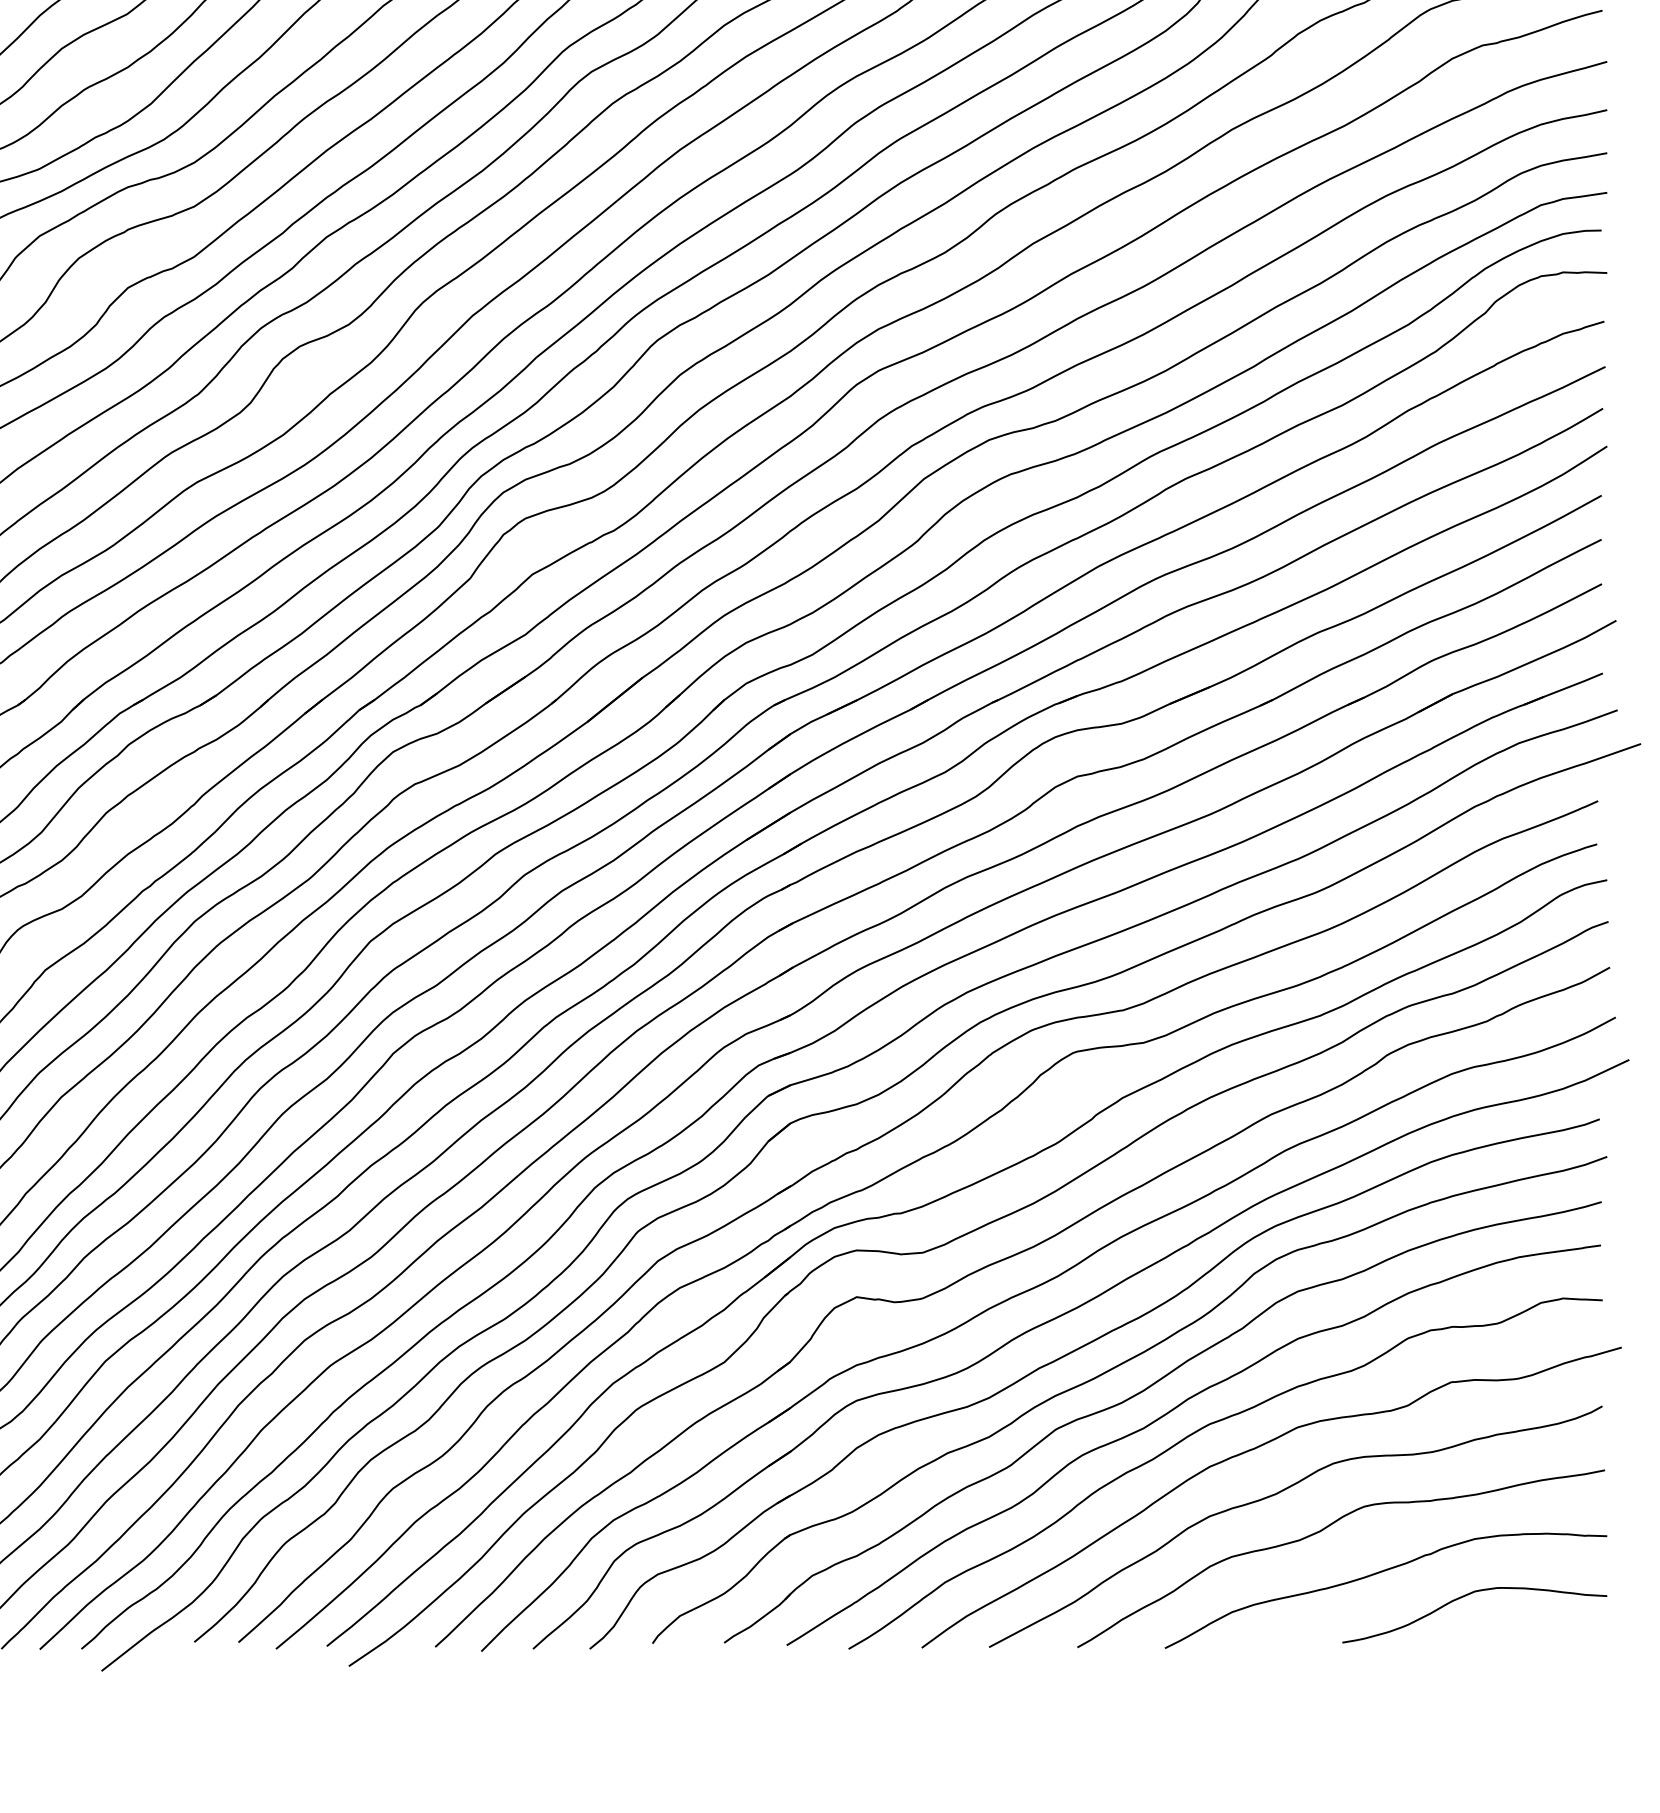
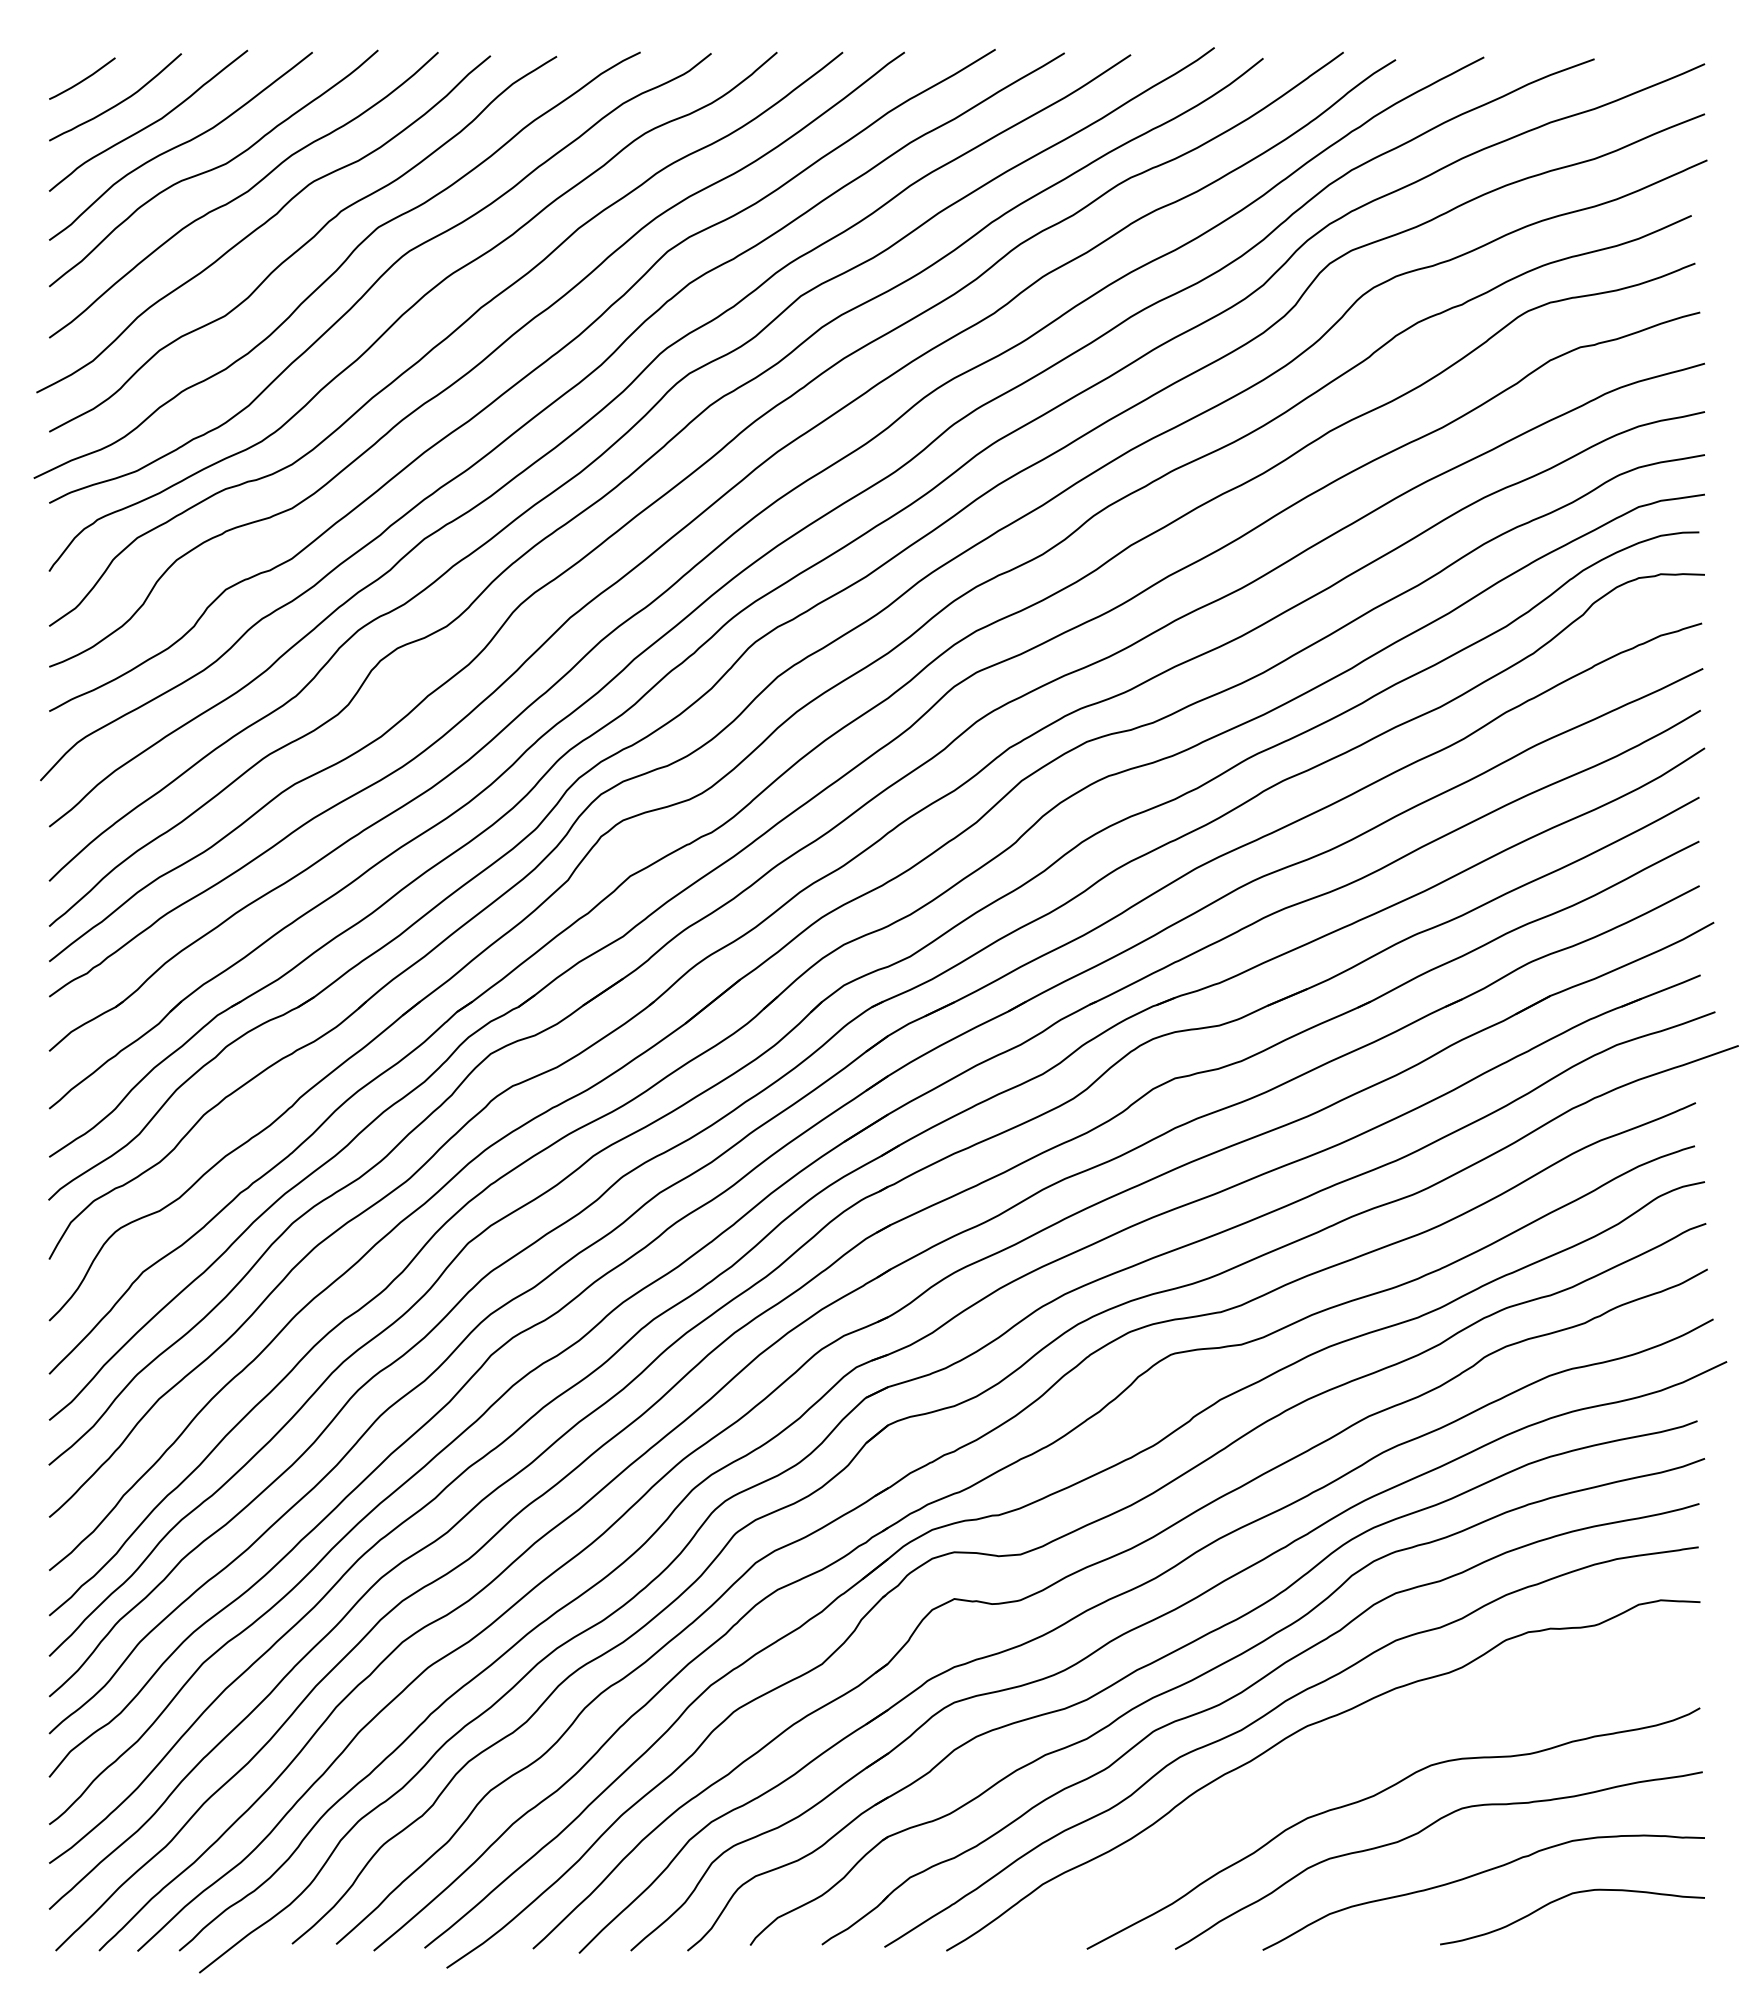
curve: (1252, 1450) -> (1350, 1752), removed

